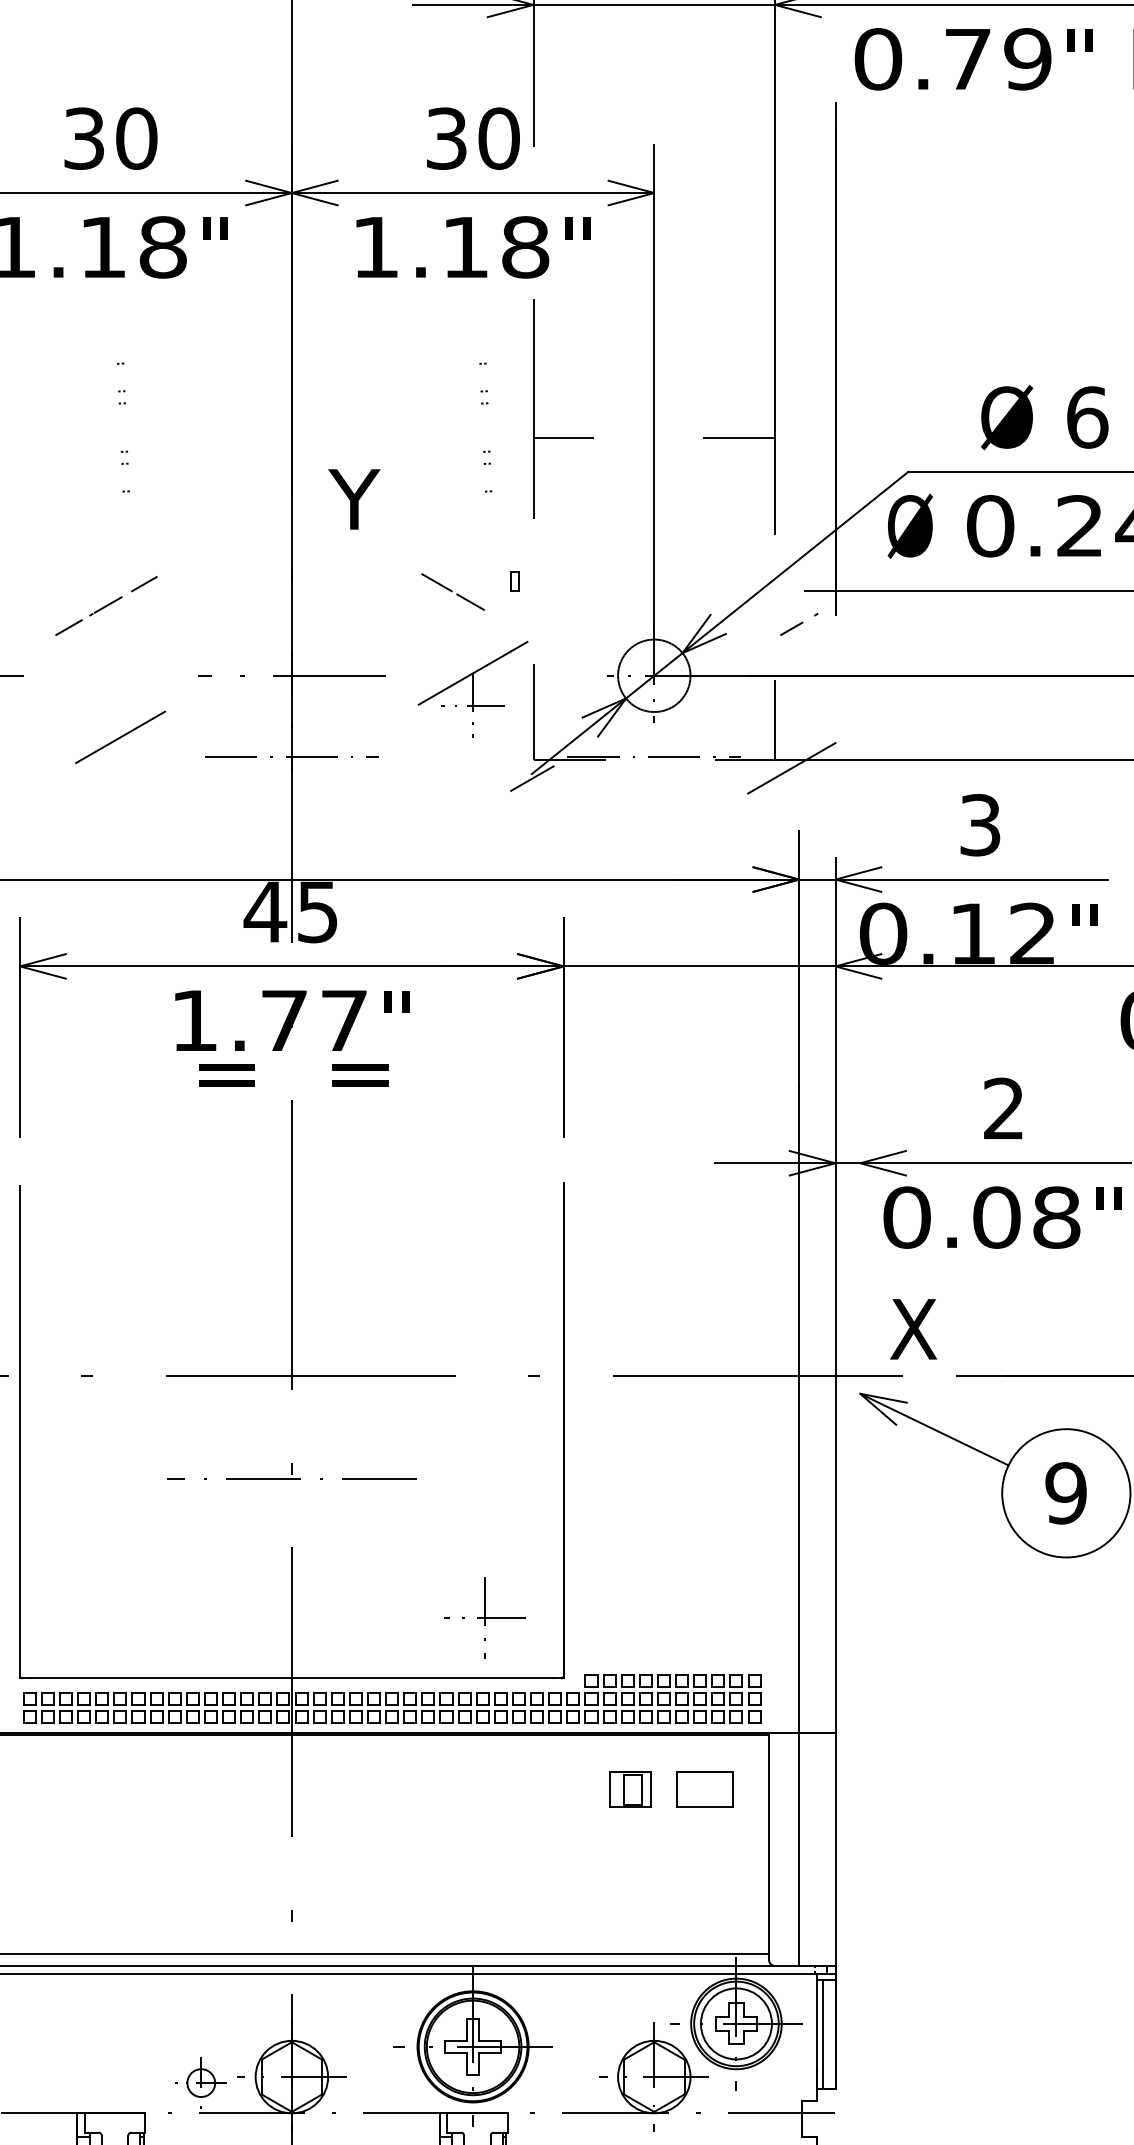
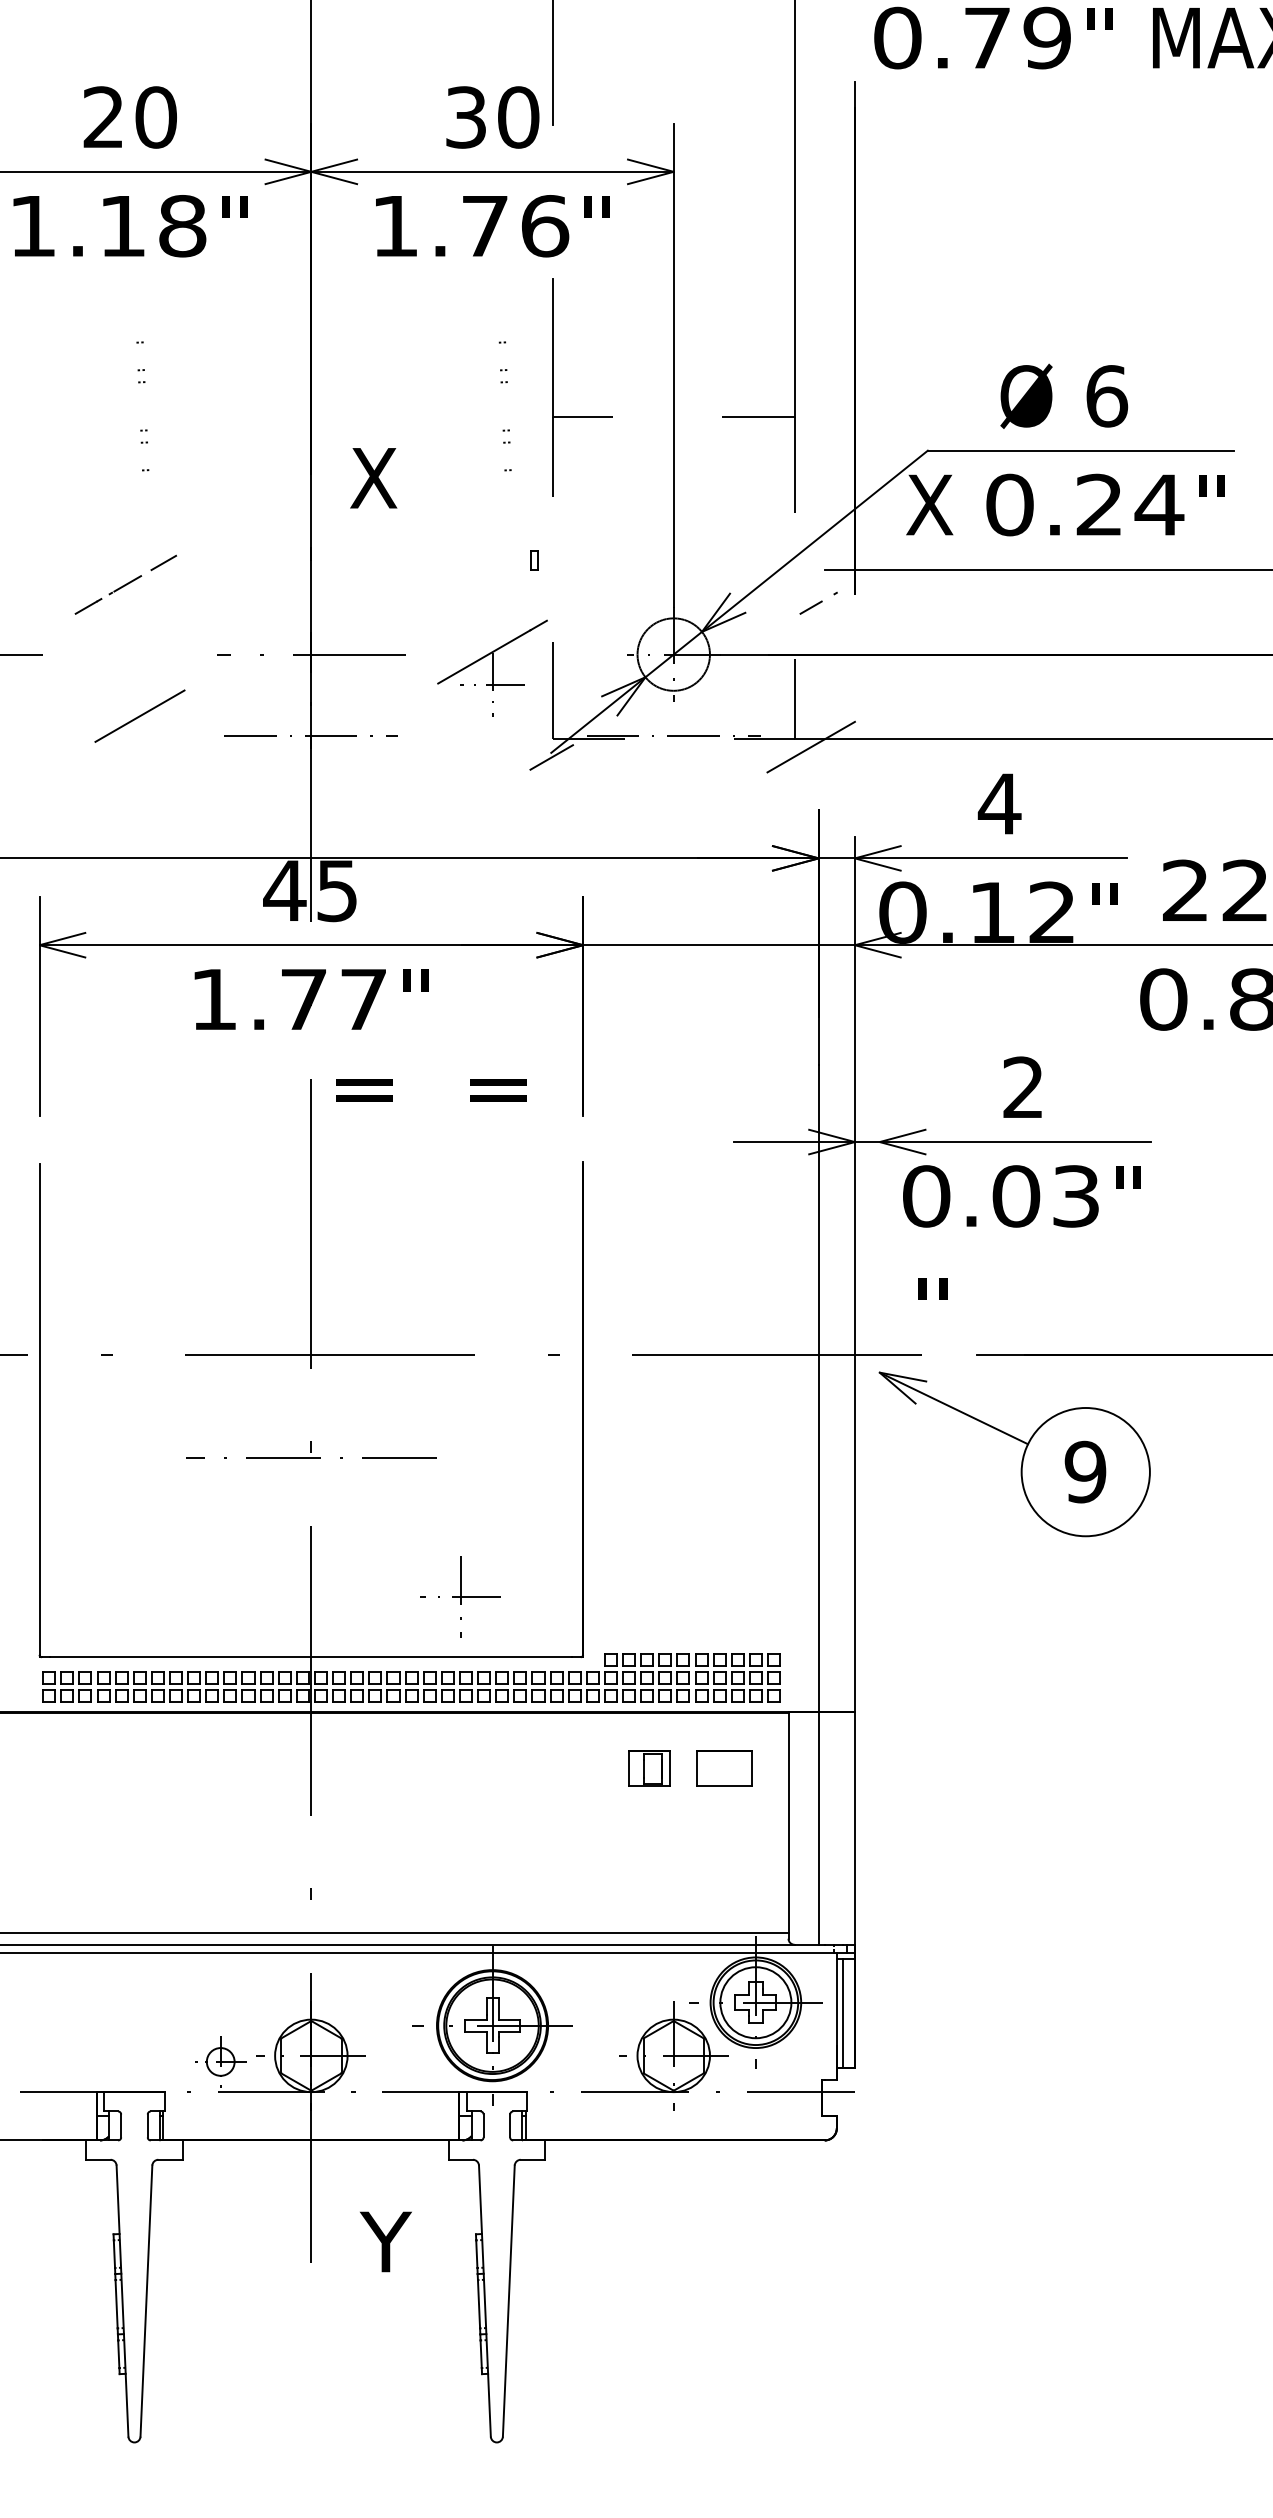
text: (84, 138) -> (103, 117), 30 -> 20
text: (497, 247) -> (516, 226), 1.18 -> 1.76
text: (354, 499) -> (373, 478), Y -> X
text: (910, 525) -> (929, 504), Ø -> X
line: (453, 590) -> (472, 569), removed
text: (980, 824) -> (999, 803), 3 -> 4
text: (294, 1075) -> (431, 1090), moved
text: (1056, 1217) -> (1075, 1196), 0.08 -> 0.03
text: (913, 1329) -> (932, 1308), X -> "
part: (485, 1617) -> (460, 1596), moved

